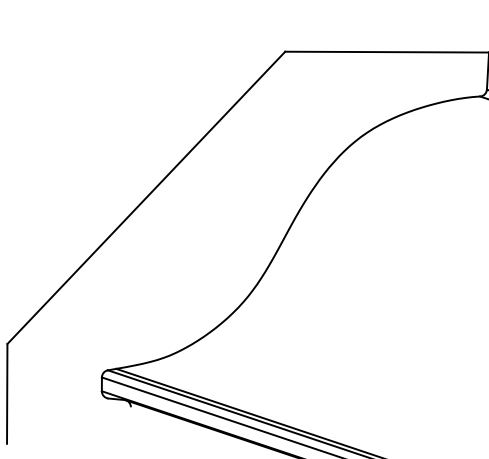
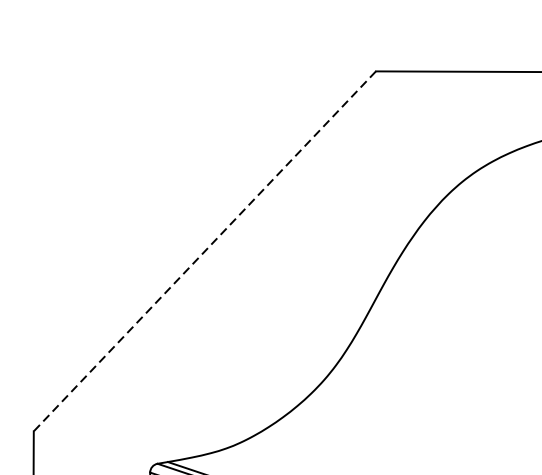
line: (146, 197) -> (205, 250), solid -> dashed

